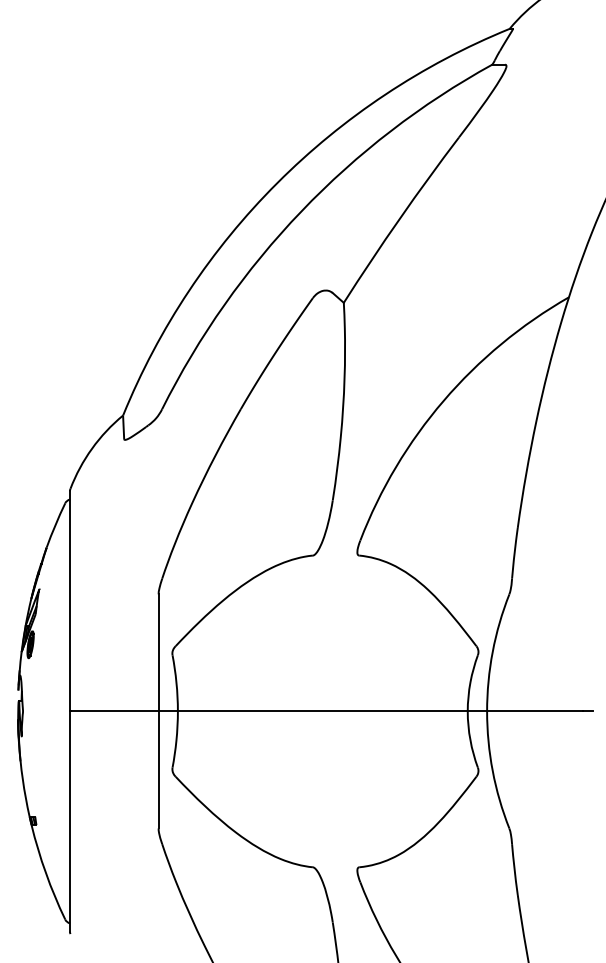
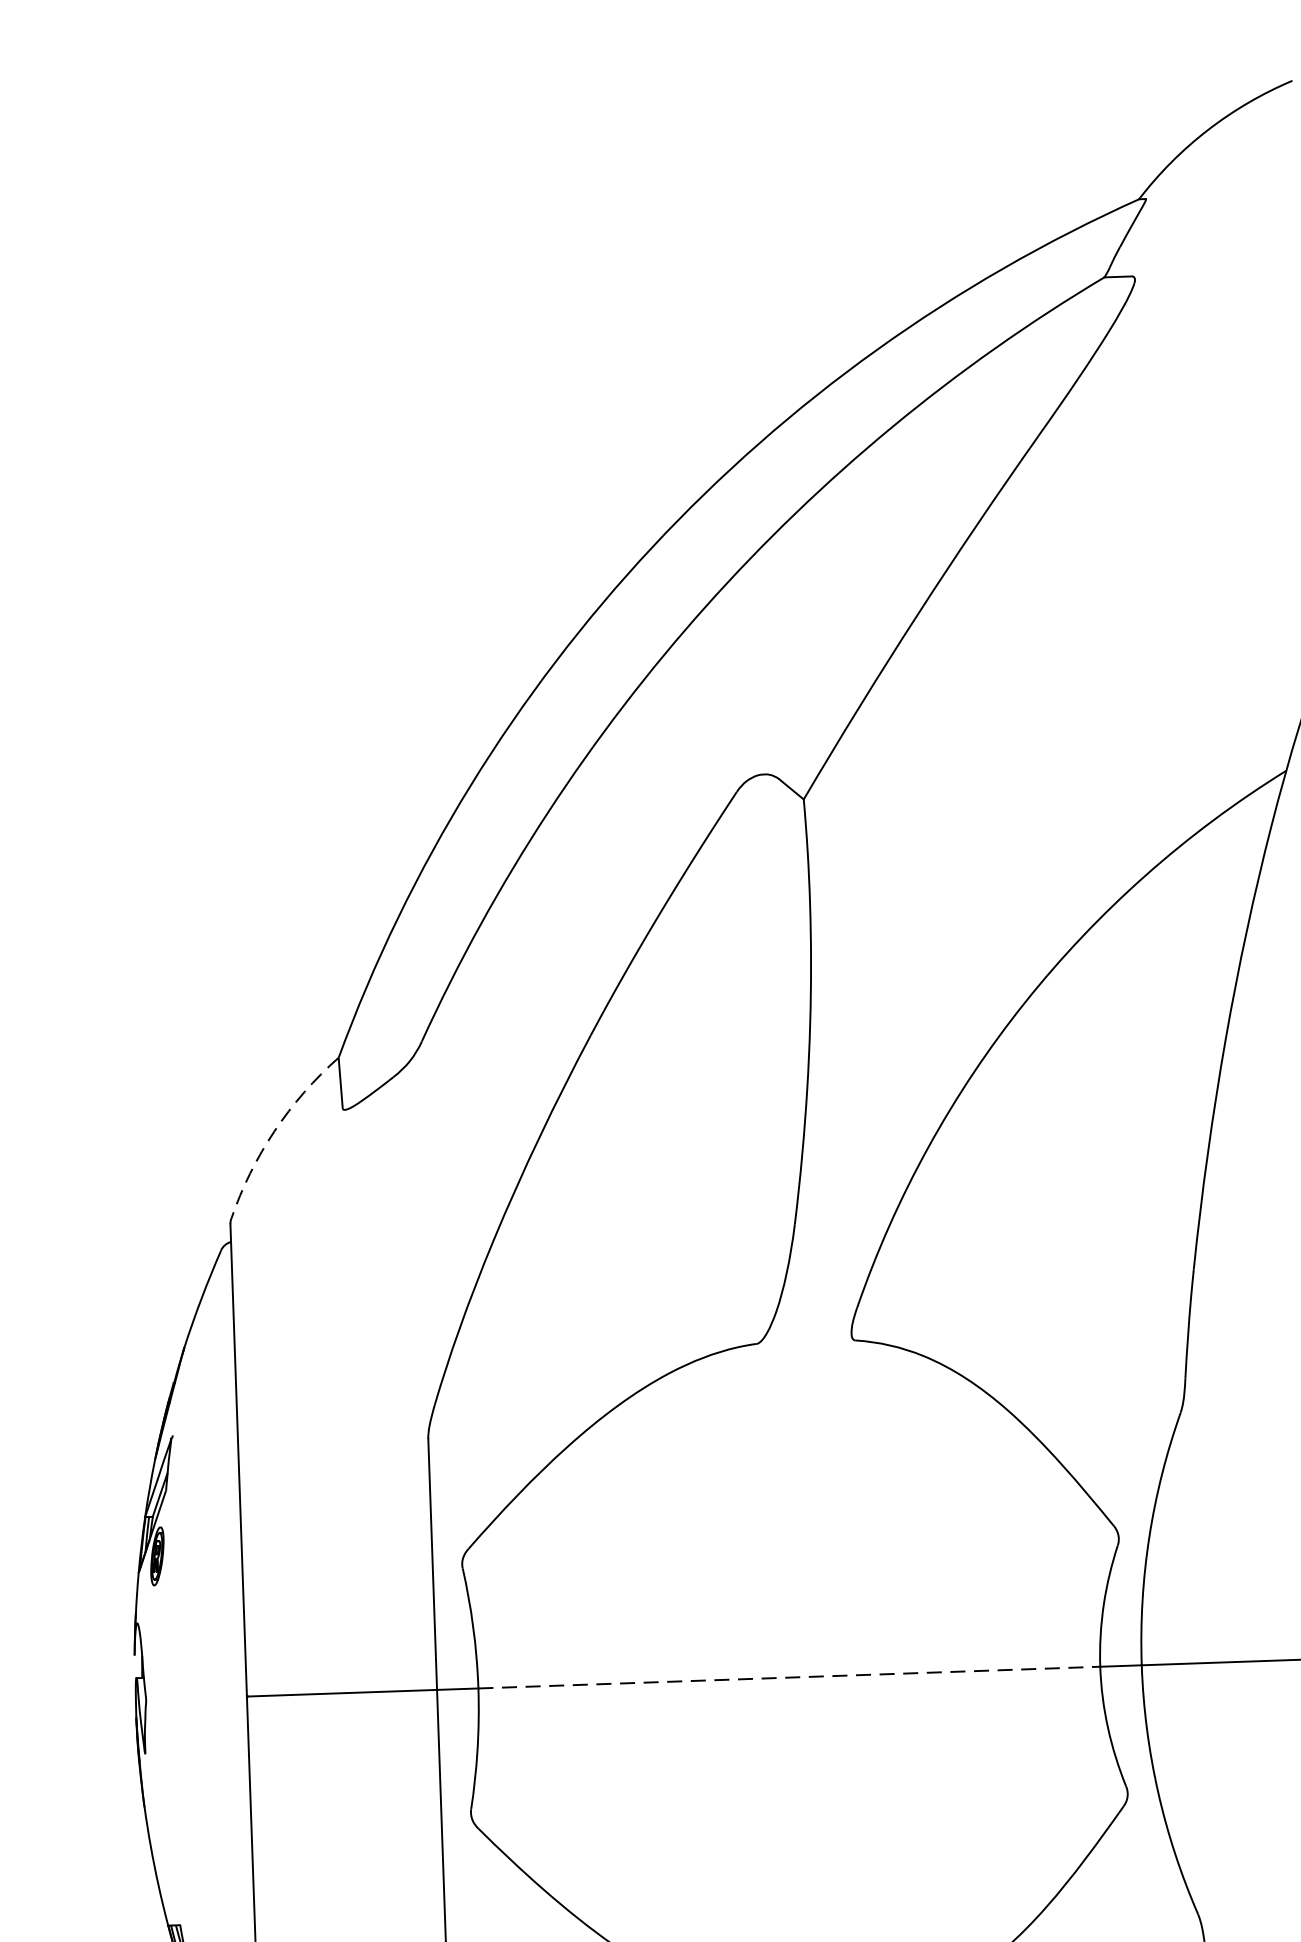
arc: (92, 448) -> (275, 1130), solid -> dashed
line: (322, 711) -> (788, 1677), solid -> dashed

